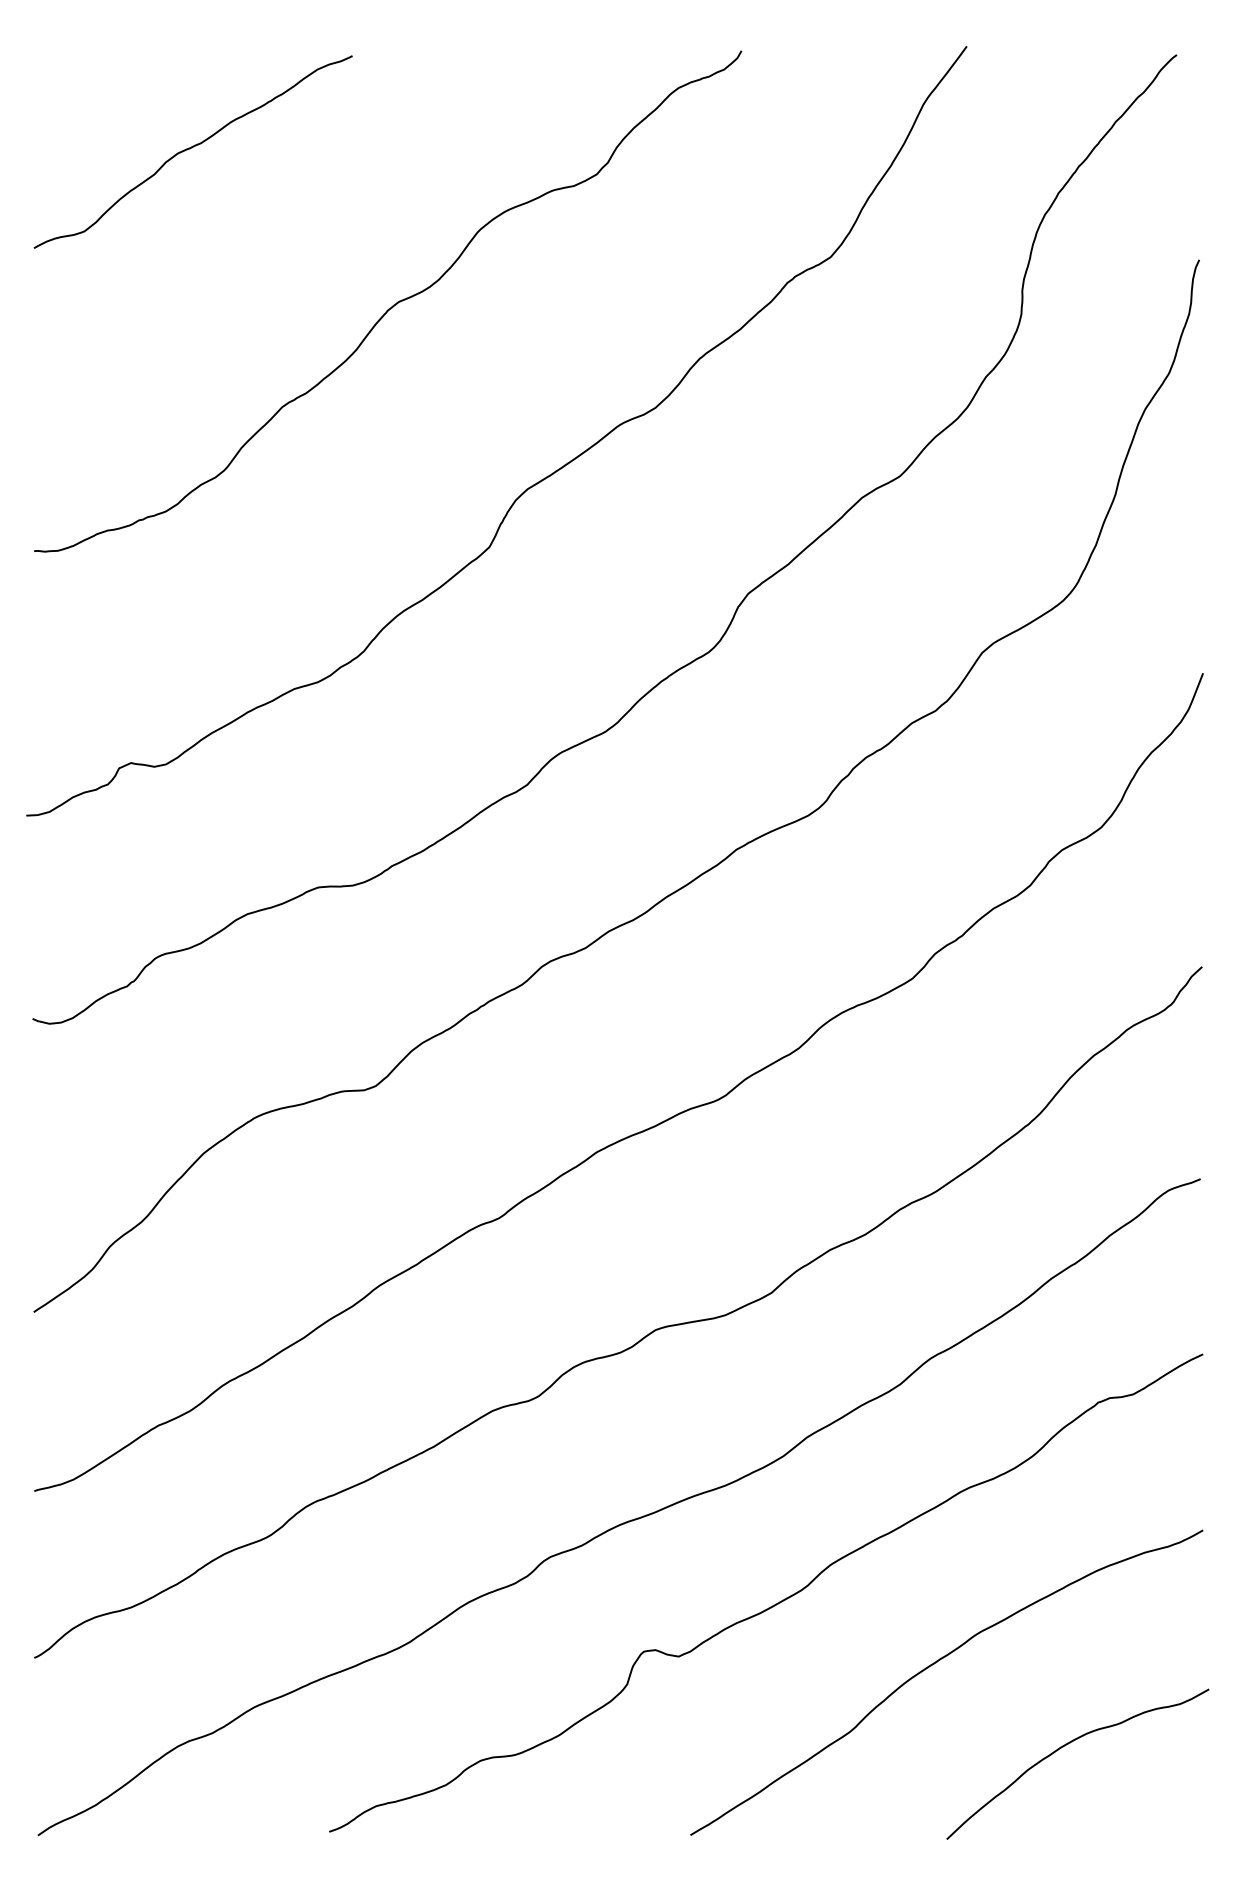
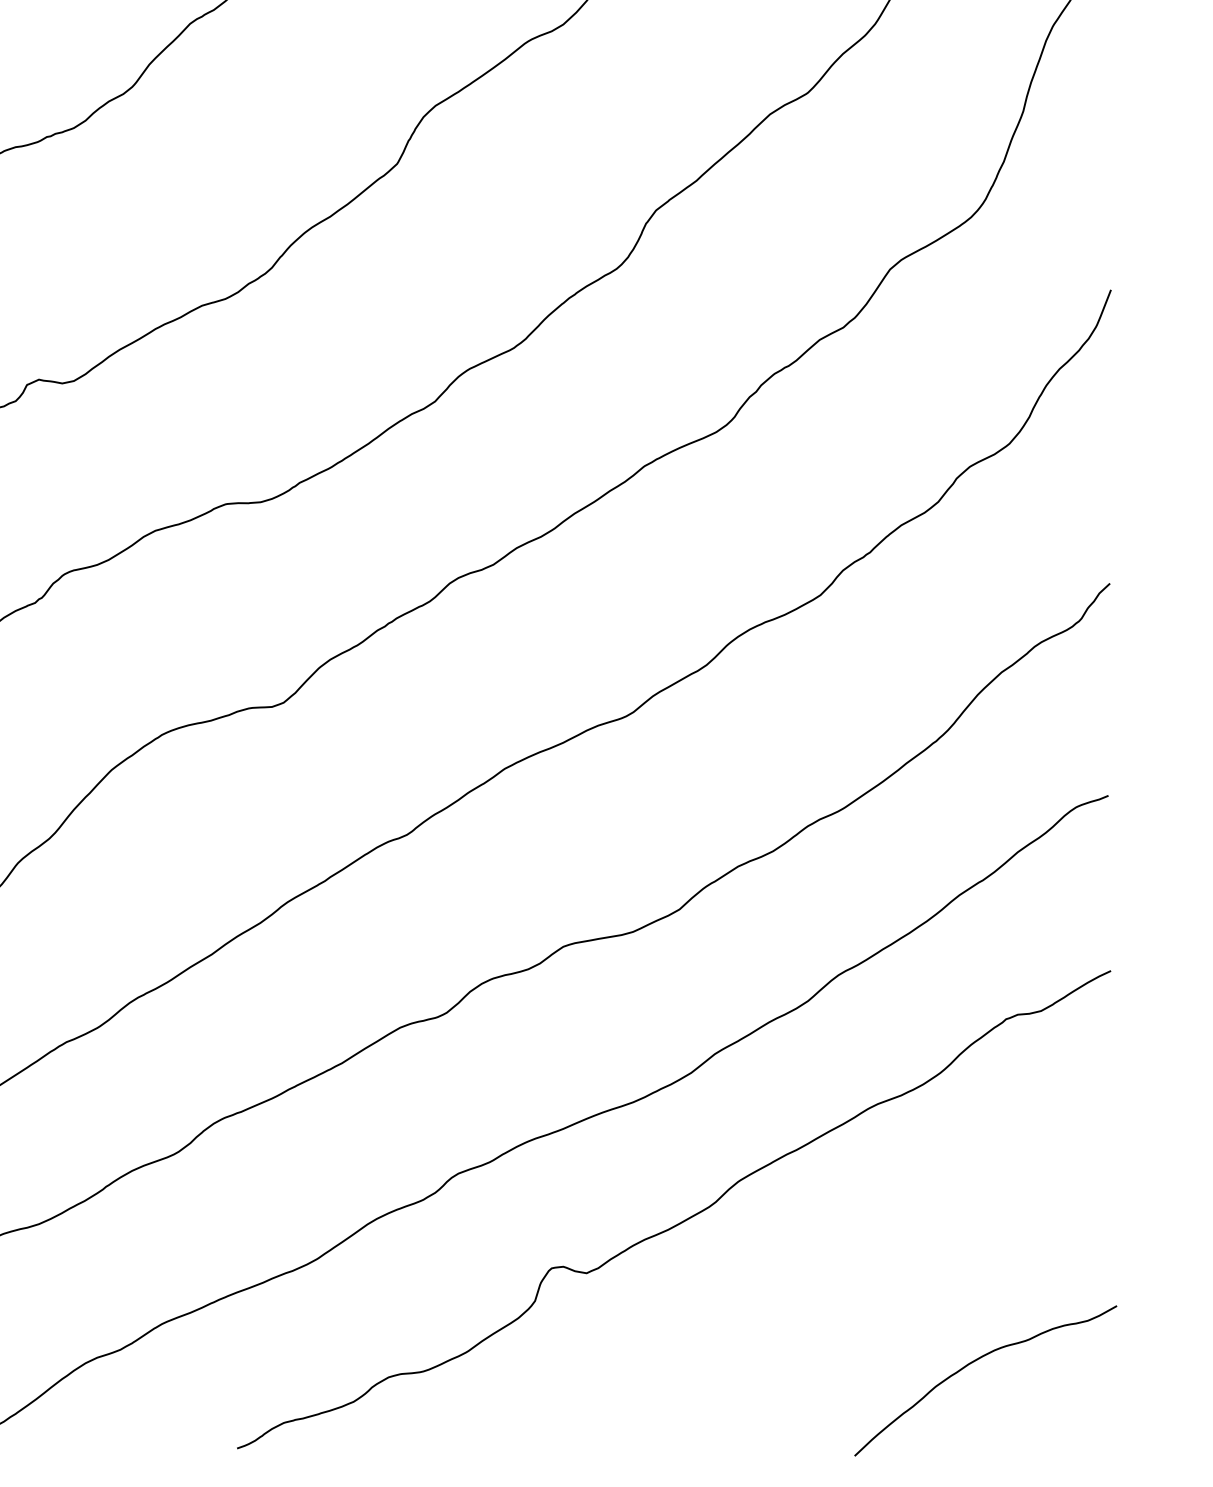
curve: (936, 1663) -> (844, 1280), removed

